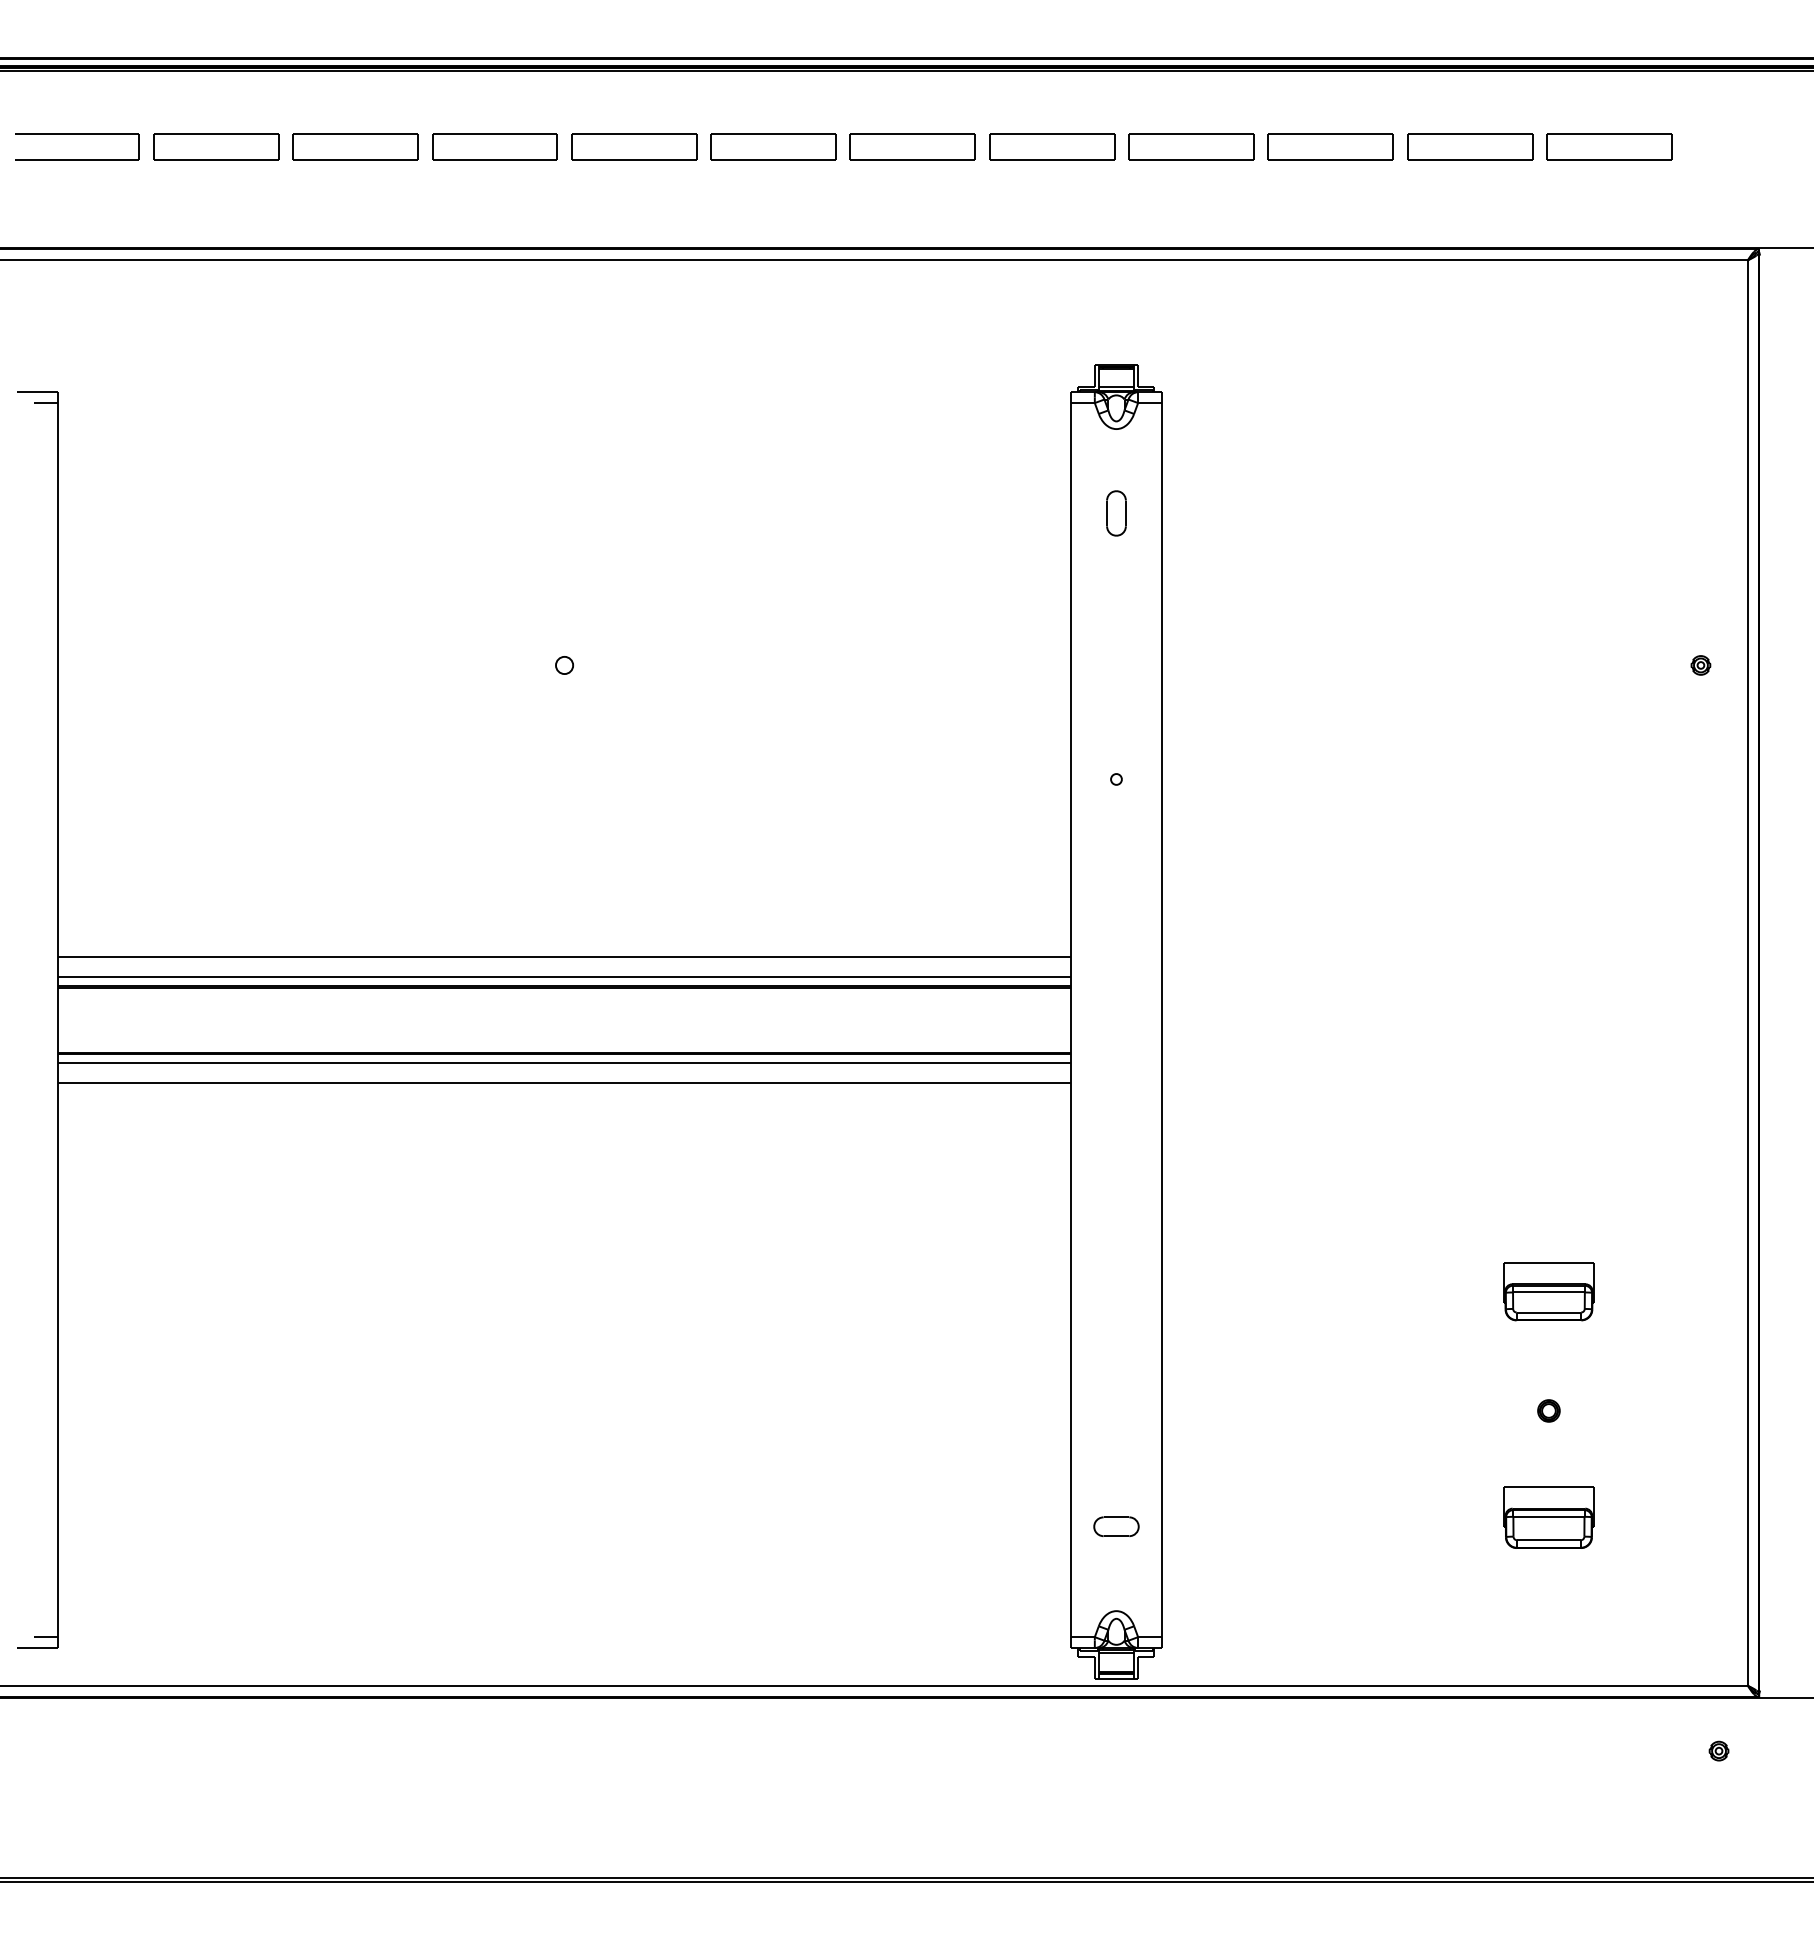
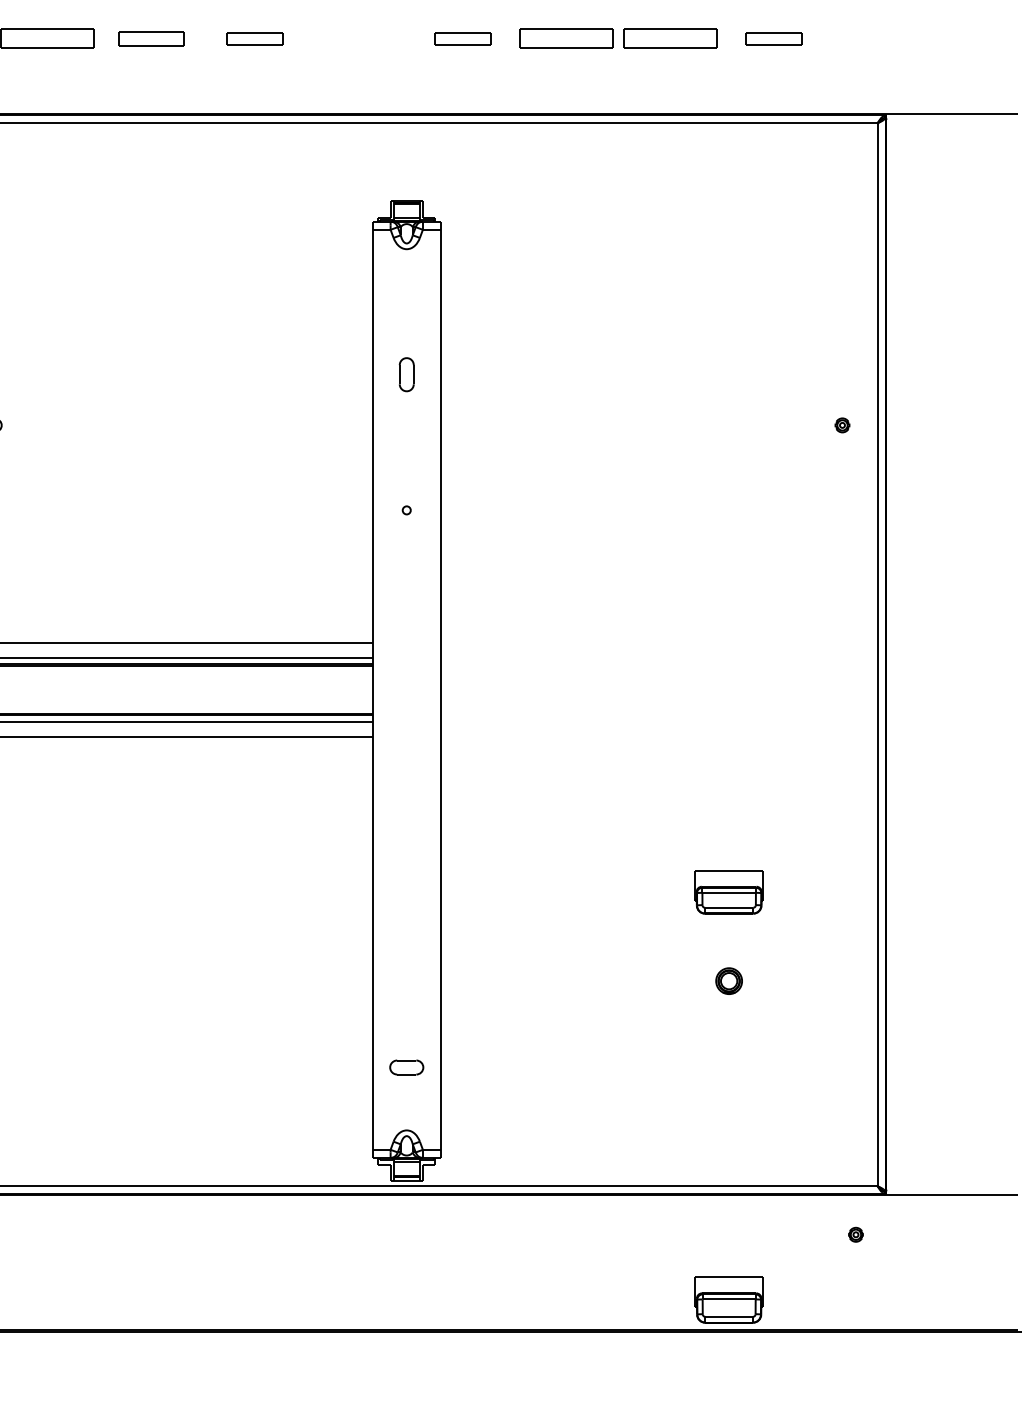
part: (773, 146) -> (151, 38), size x0.7
part: (912, 146) -> (254, 38), size x0.6
part: (1052, 146) -> (359, 38), removed
part: (1191, 146) -> (462, 38), size x0.6
part: (1609, 146) -> (774, 38), size x0.6
part: (1116, 513) -> (406, 374), moved
part: (1548, 1410) -> (728, 980), size x1.6
part: (1548, 1517) -> (728, 1299), moved

